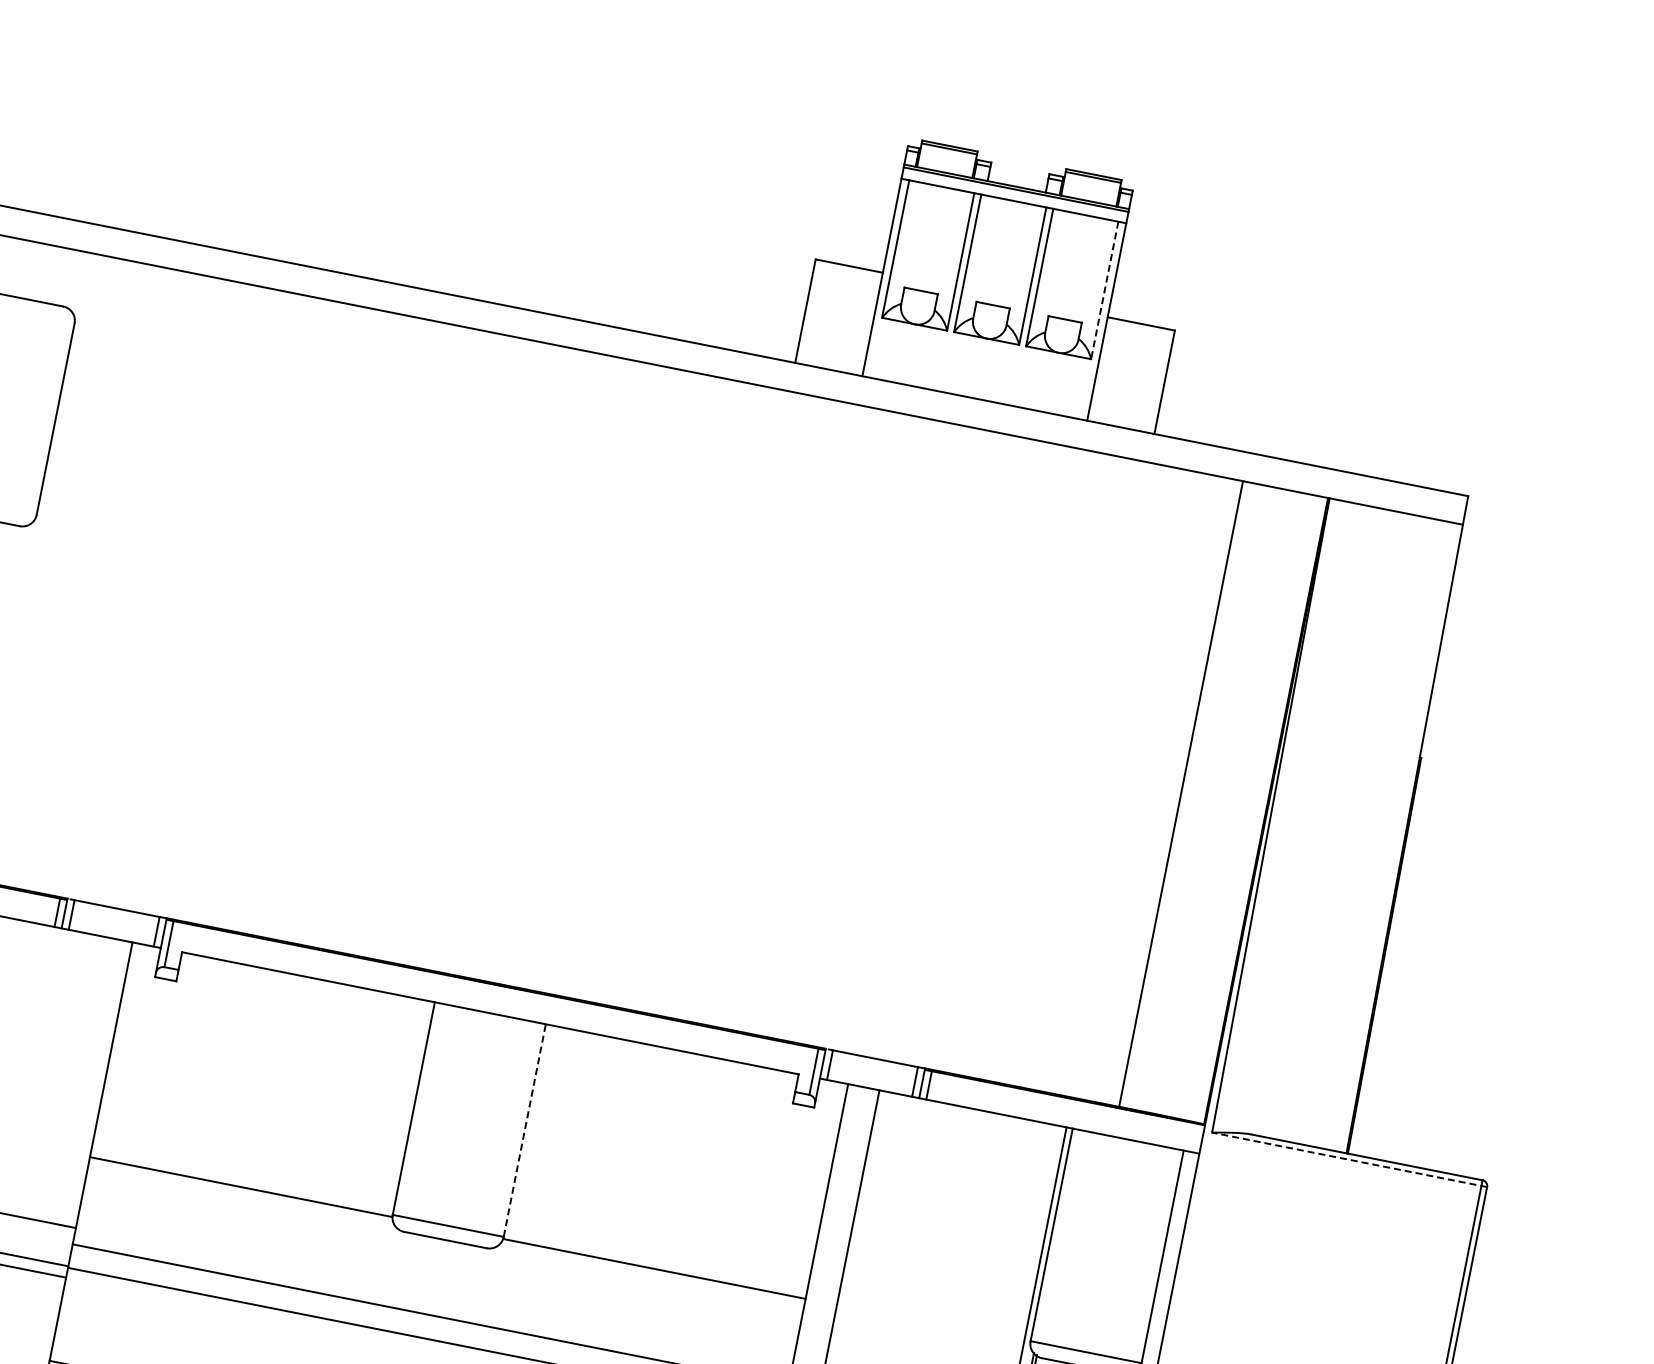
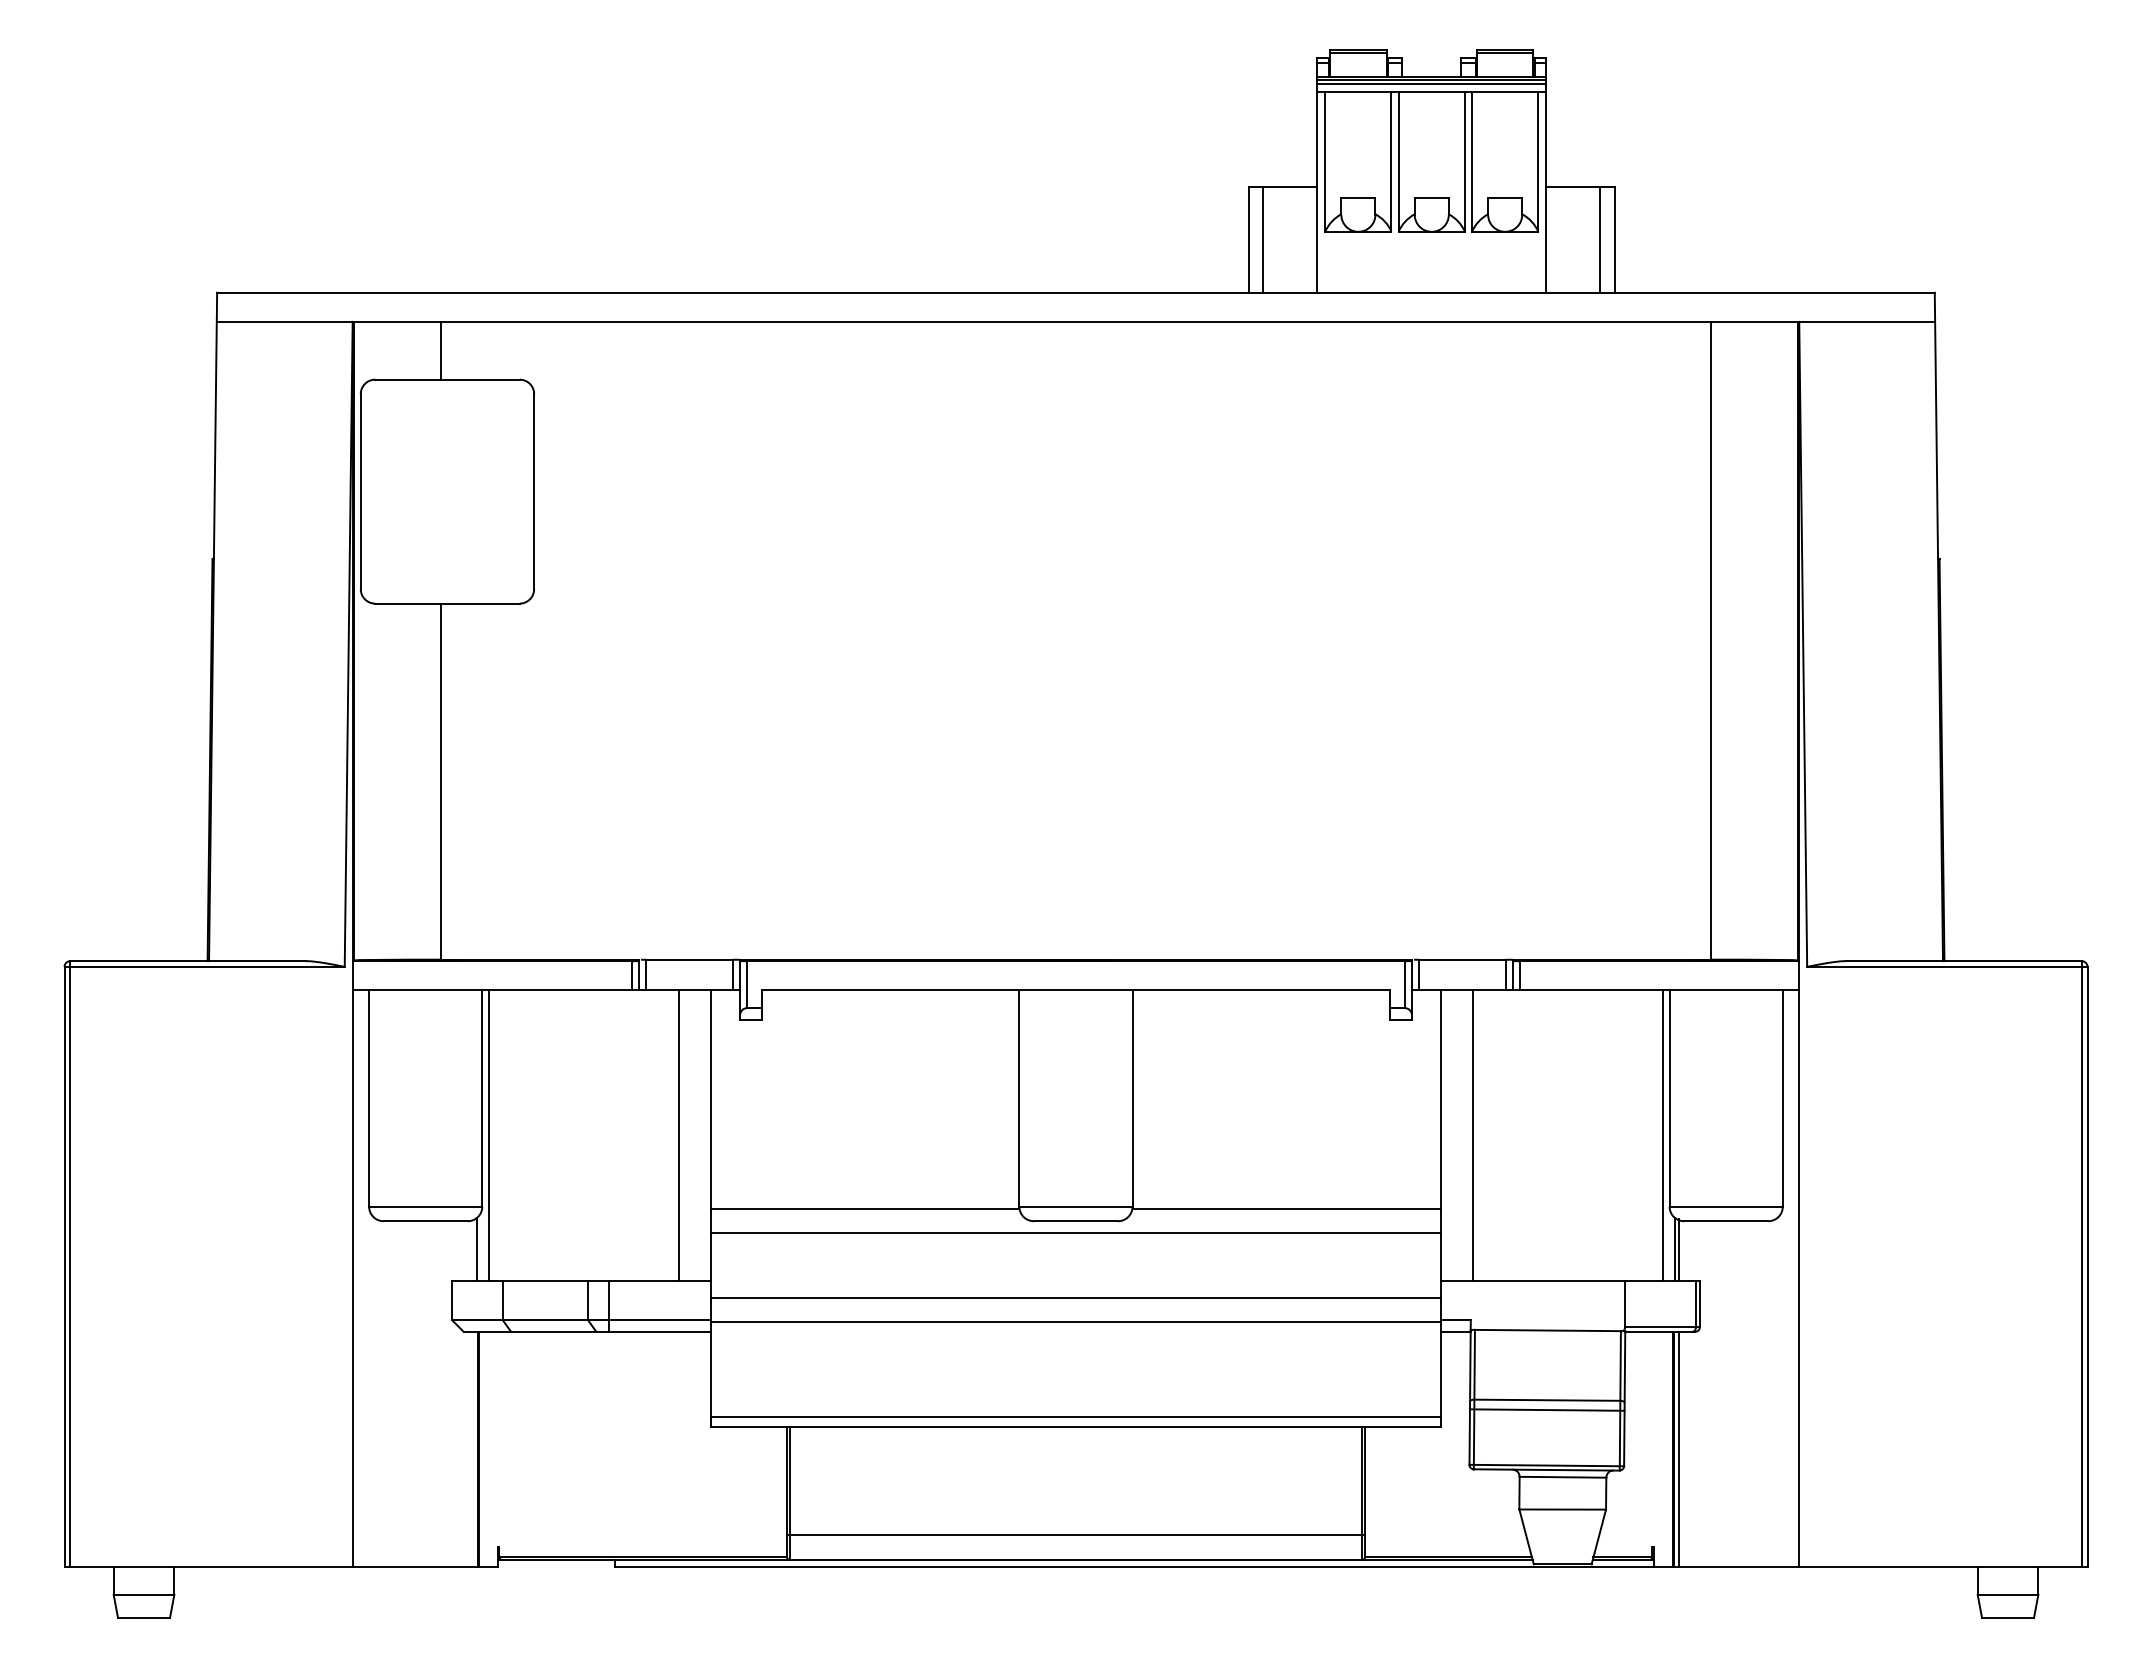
line: (1015, 194) -> (1431, 84), added
line: (1104, 291) -> (1538, 162), dashed -> solid
line: (820, 313) -> (1263, 239), added
line: (1150, 378) -> (1600, 239), added
line: (73, 1078) -> (679, 1135), added
line: (524, 1129) -> (1132, 1097), dashed -> solid
line: (1348, 1159) -> (1946, 966), dashed -> solid
line: (442, 1251) -> (1075, 1232), added

